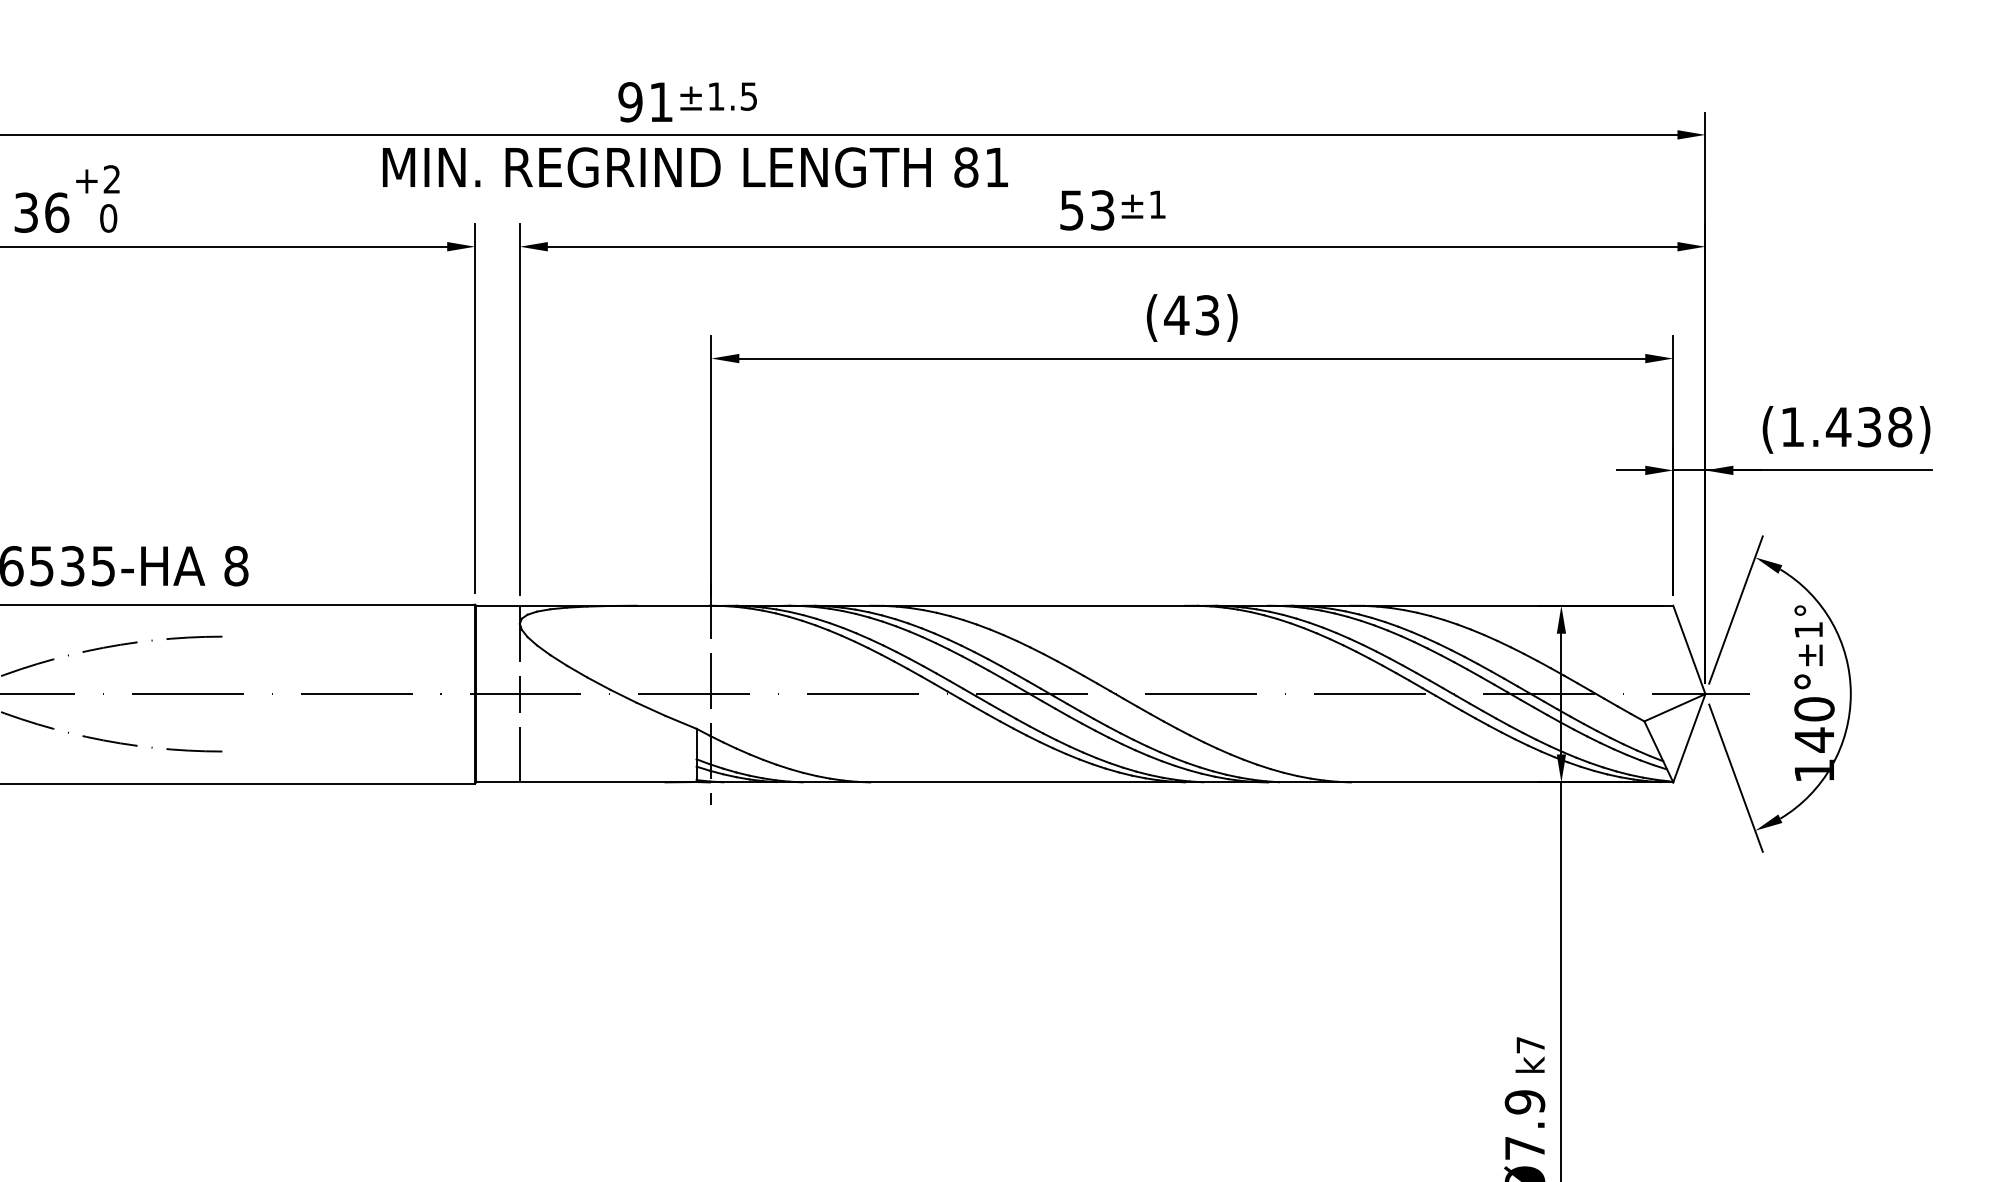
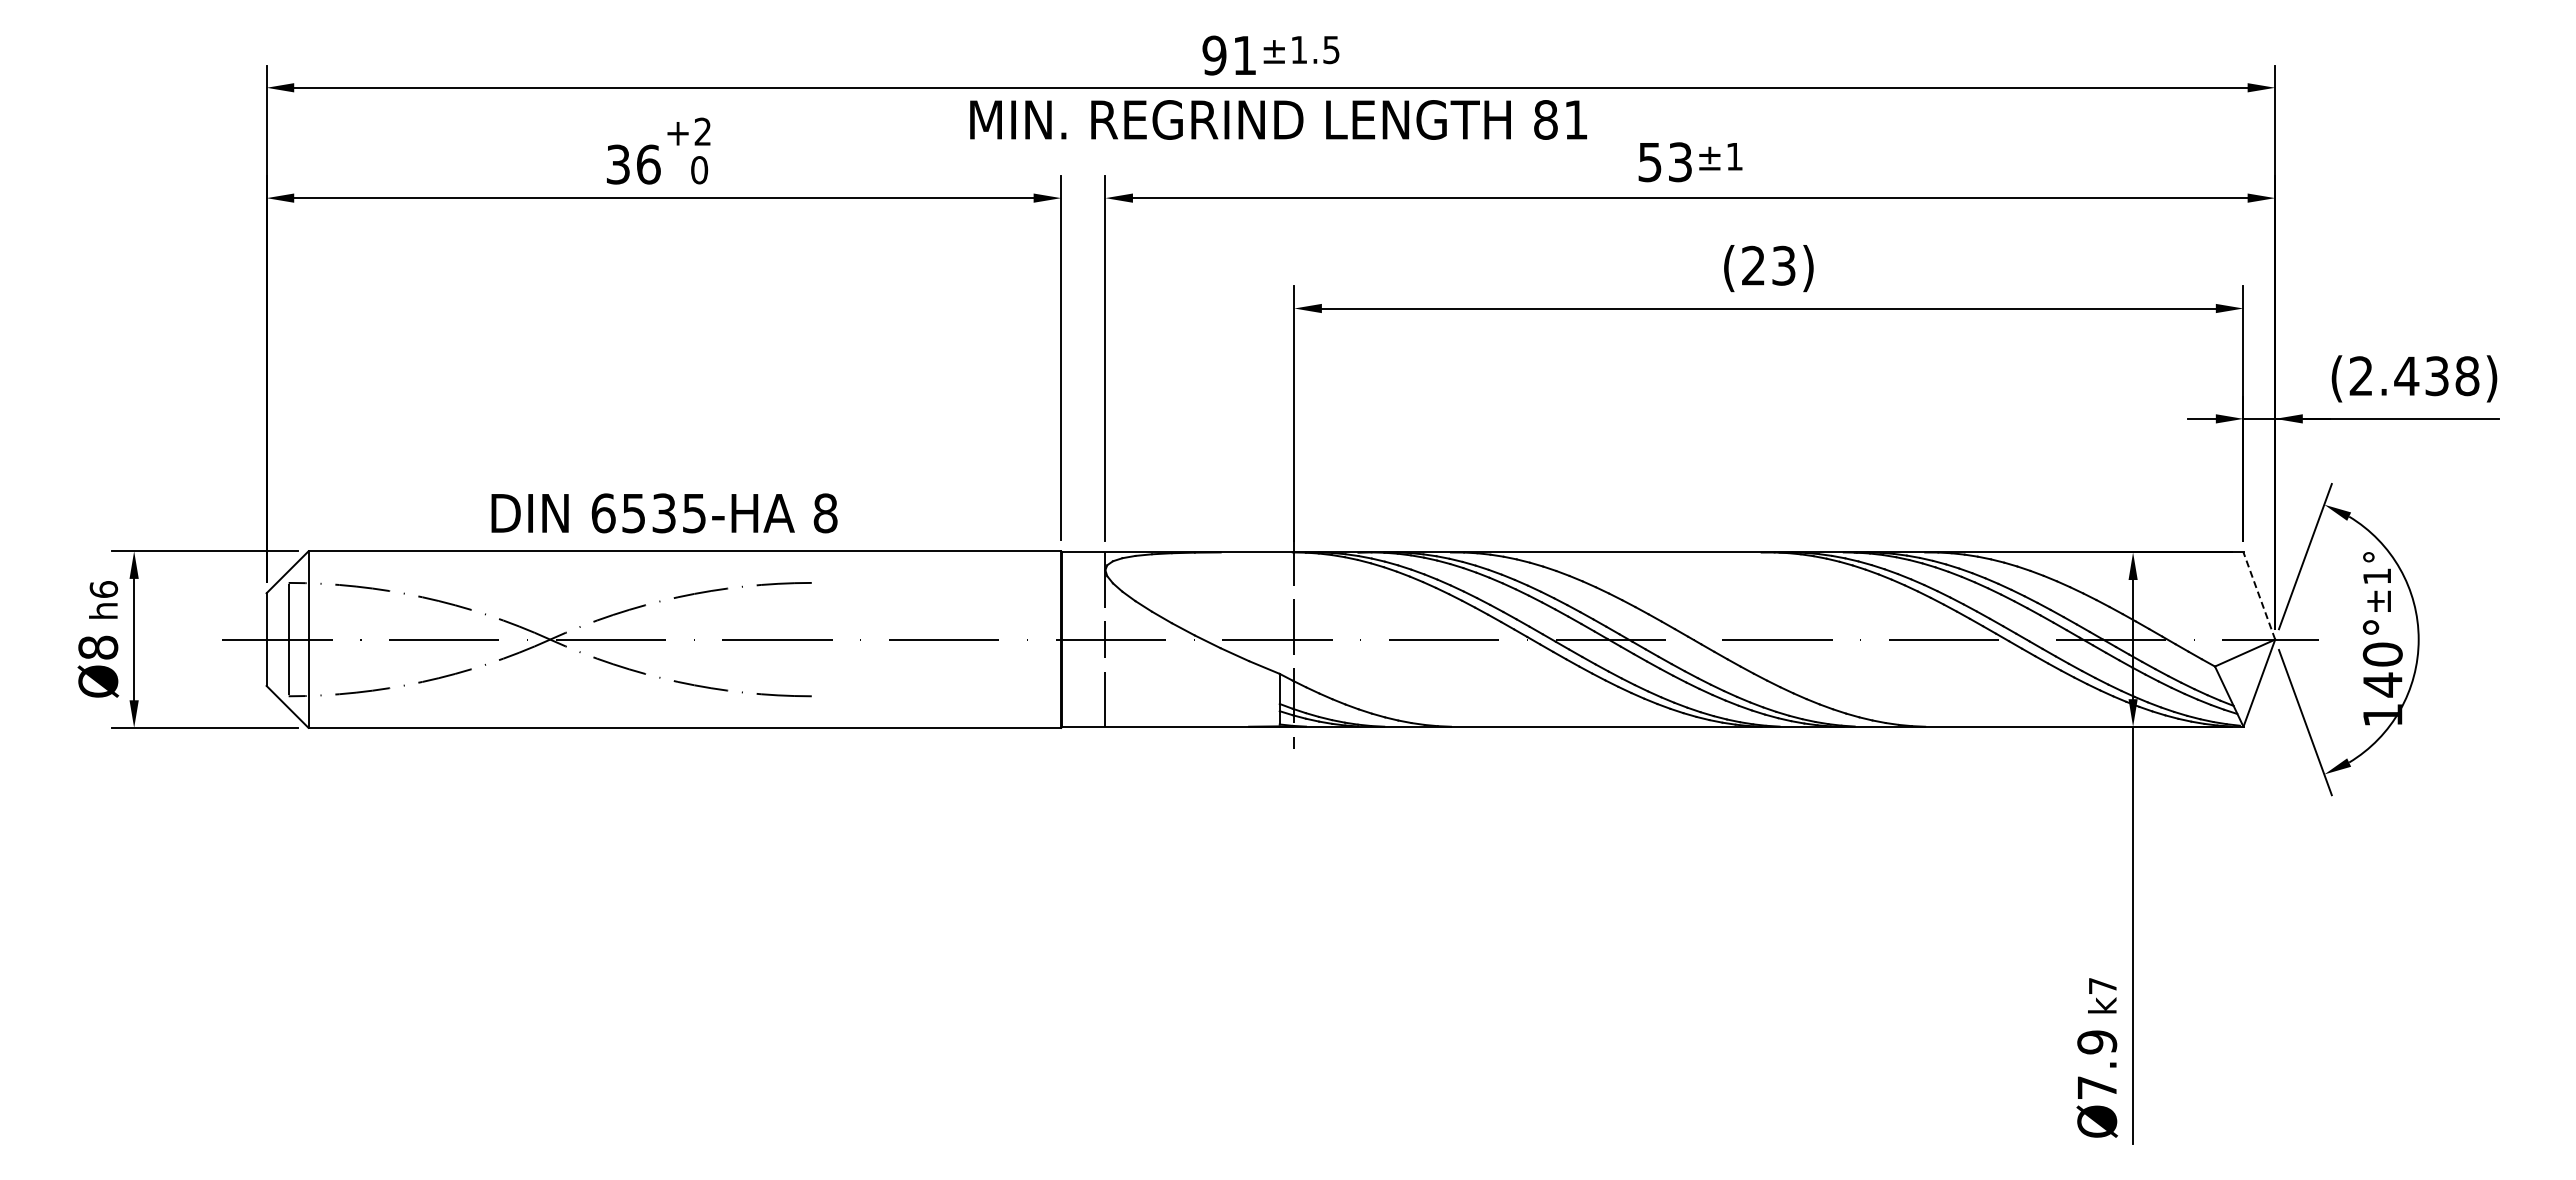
text: (1176, 314) -> (1753, 265), (43) -> (23)
text: (1791, 426) -> (2360, 375), (1.438) -> (2.438)
line: (1689, 649) -> (2259, 595), solid -> dashed

